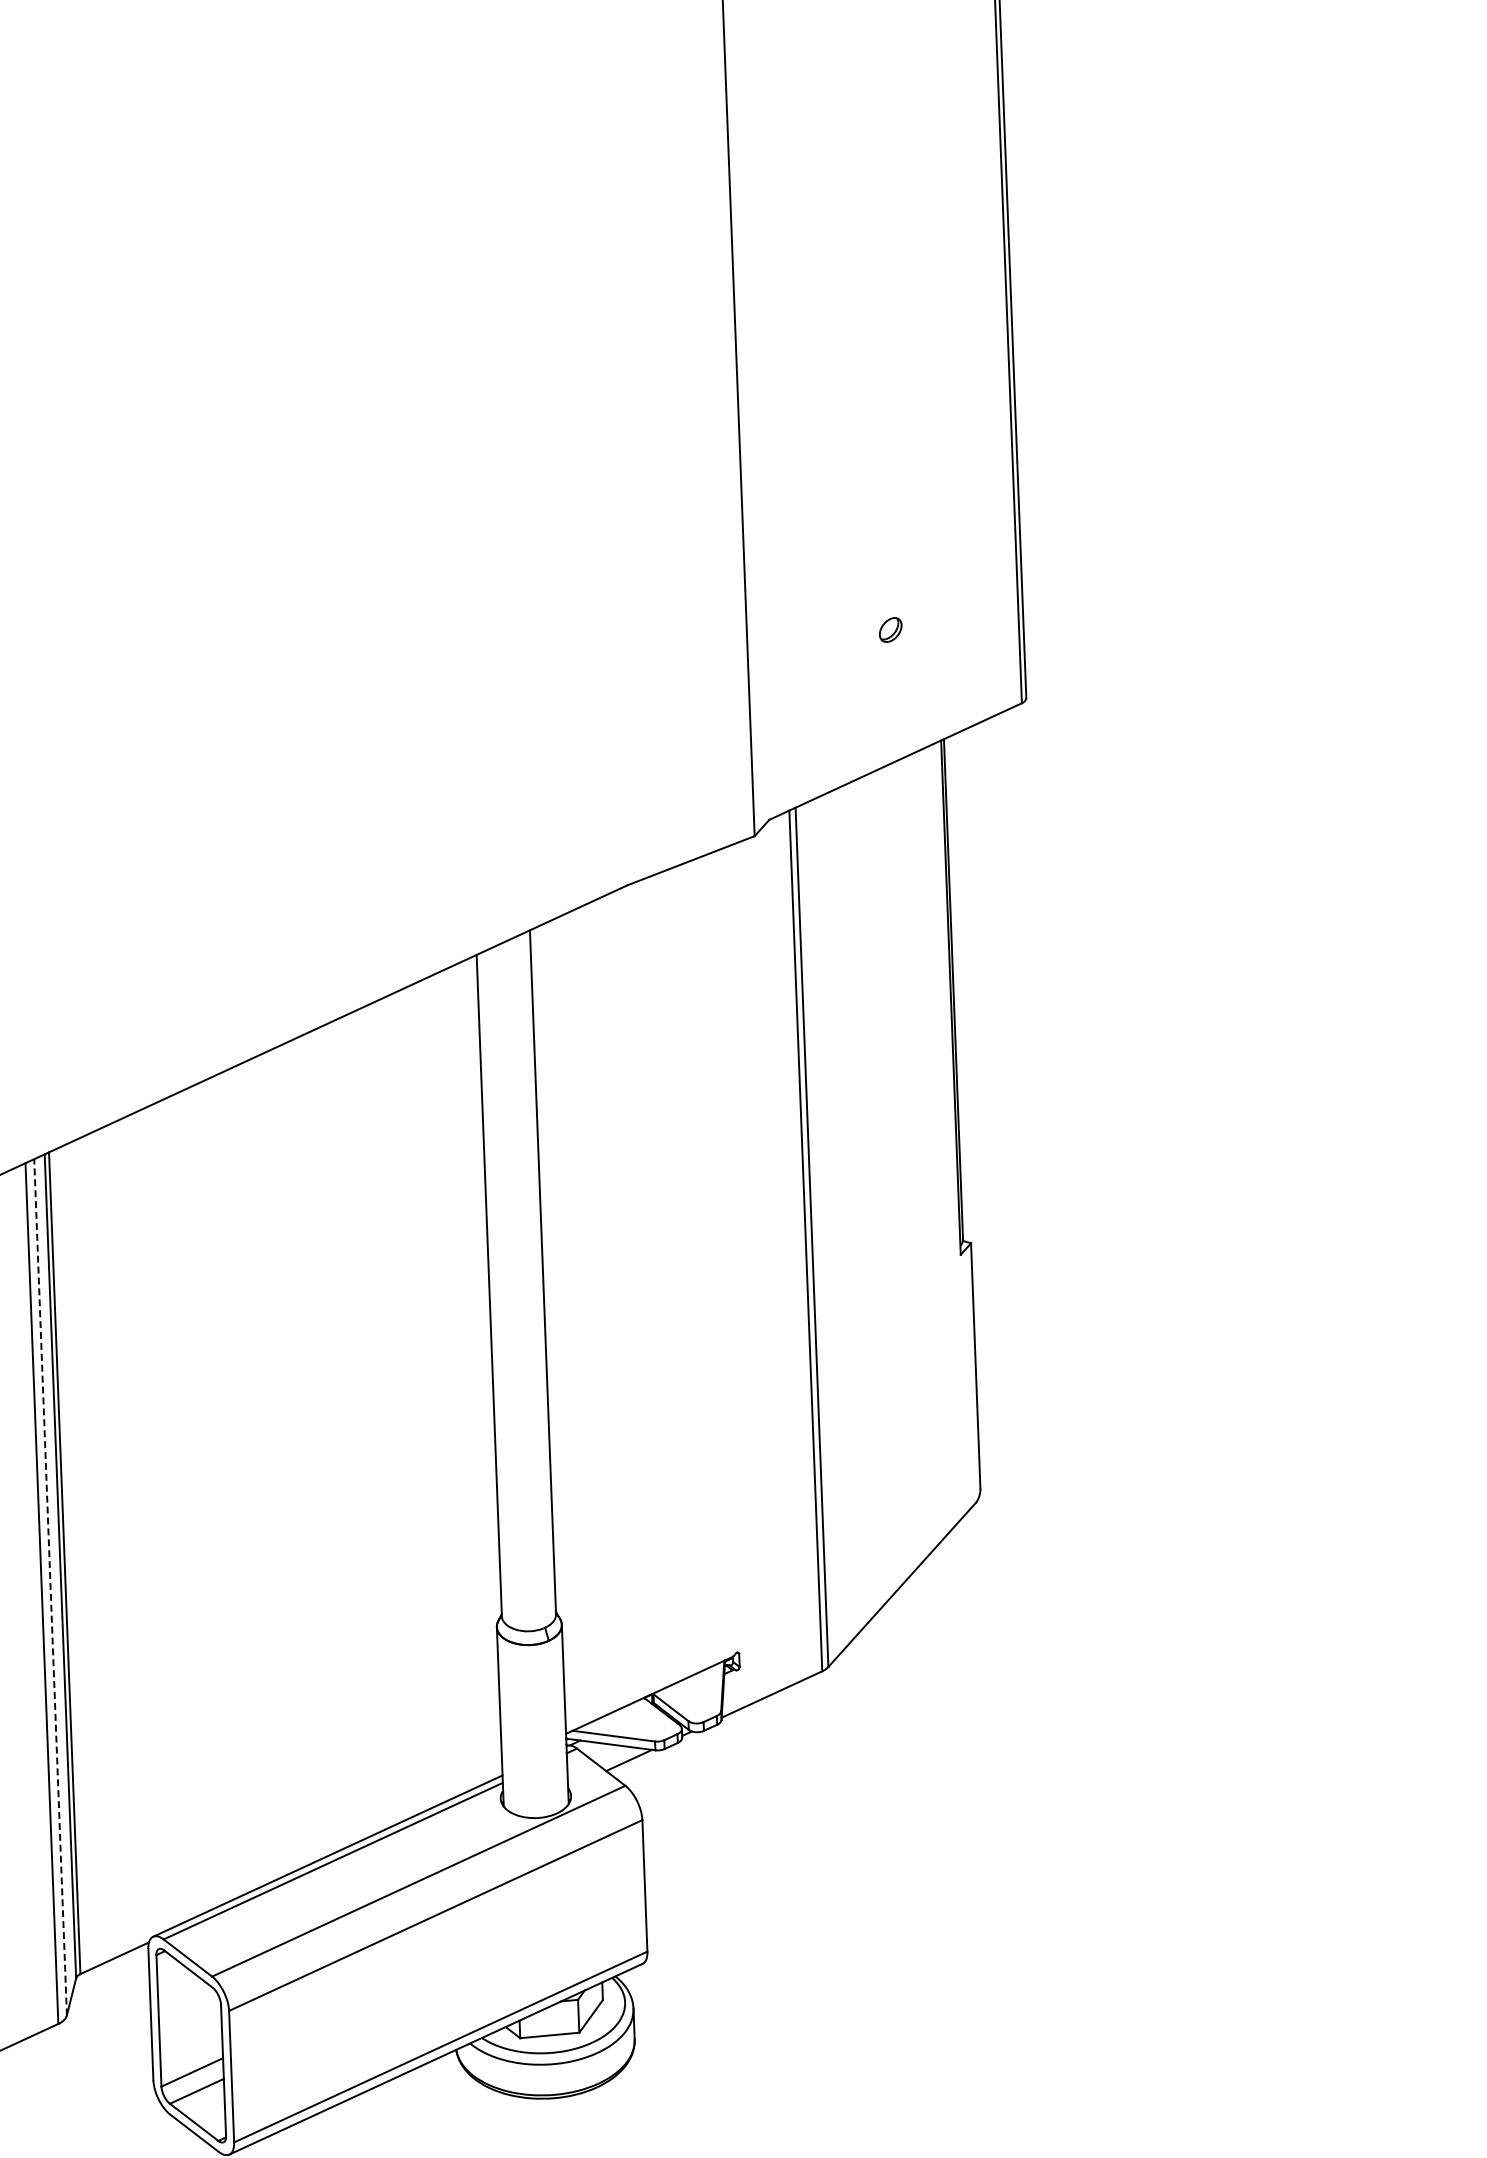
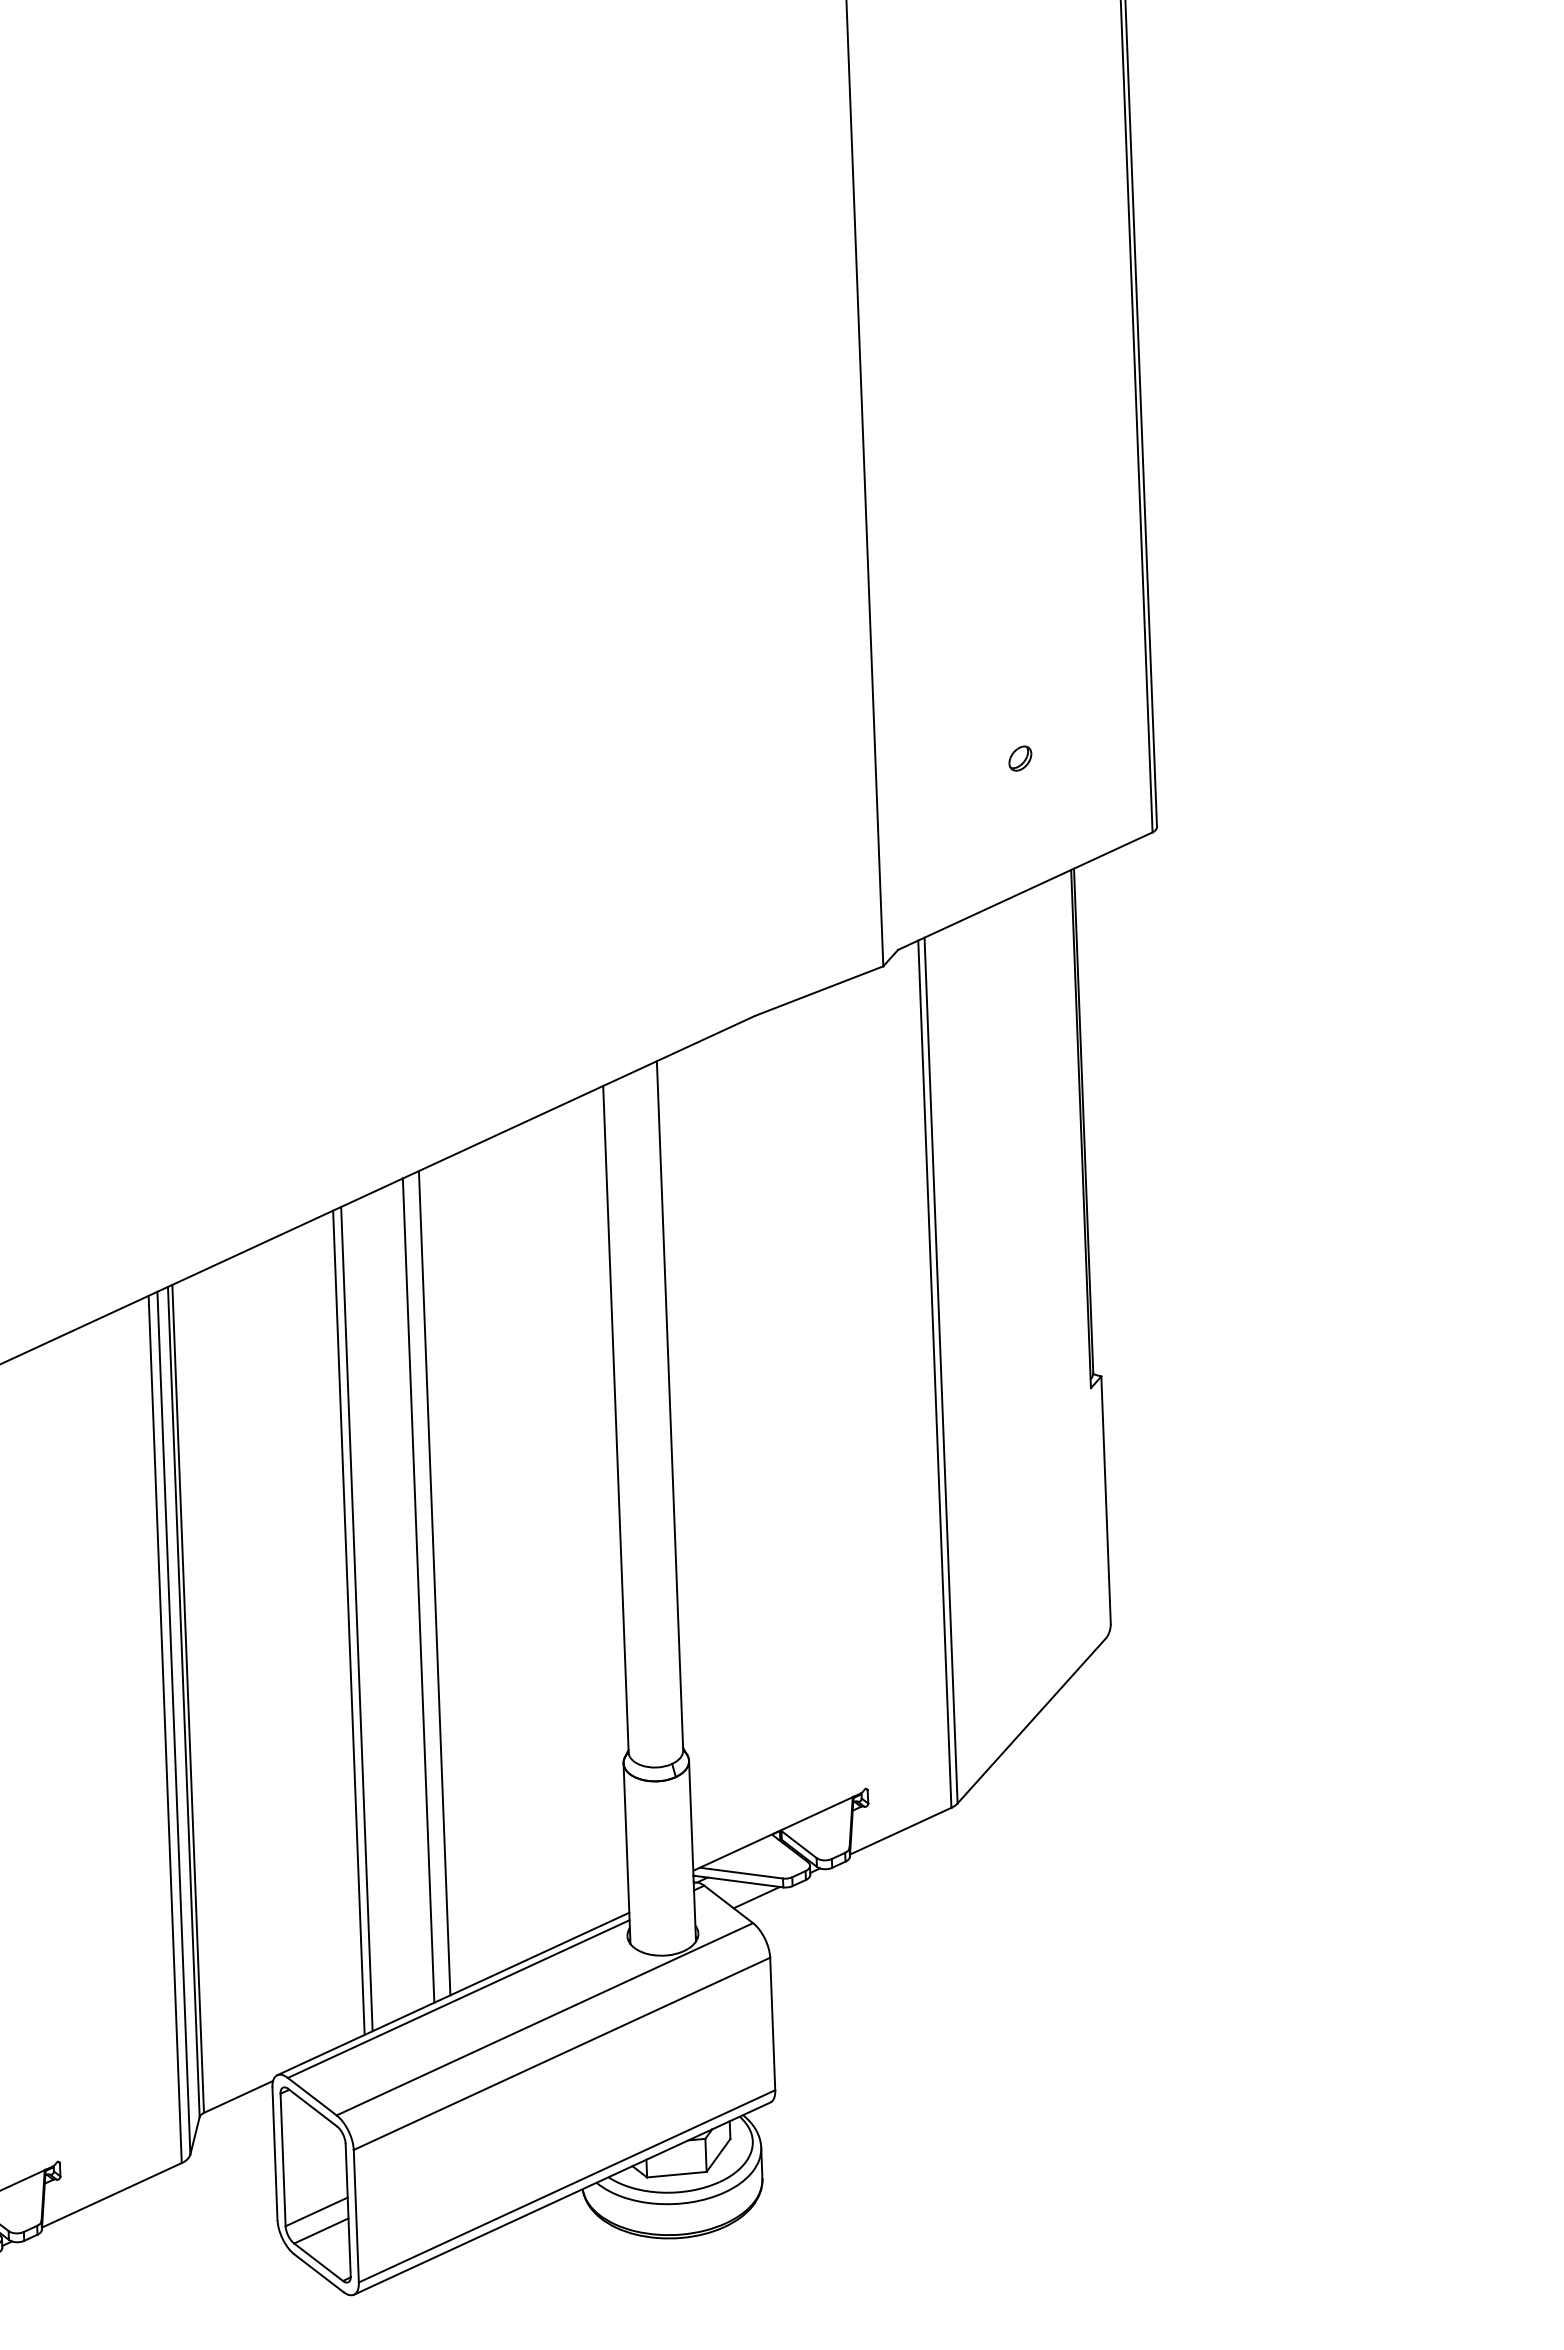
line: (309, 1448) -> (434, 1583), added
line: (293, 1455) -> (418, 1590), added
line: (231, 1484) -> (356, 1619), added
line: (223, 1487) -> (348, 1622), added
line: (50, 1587) -> (173, 1723), dashed -> solid

